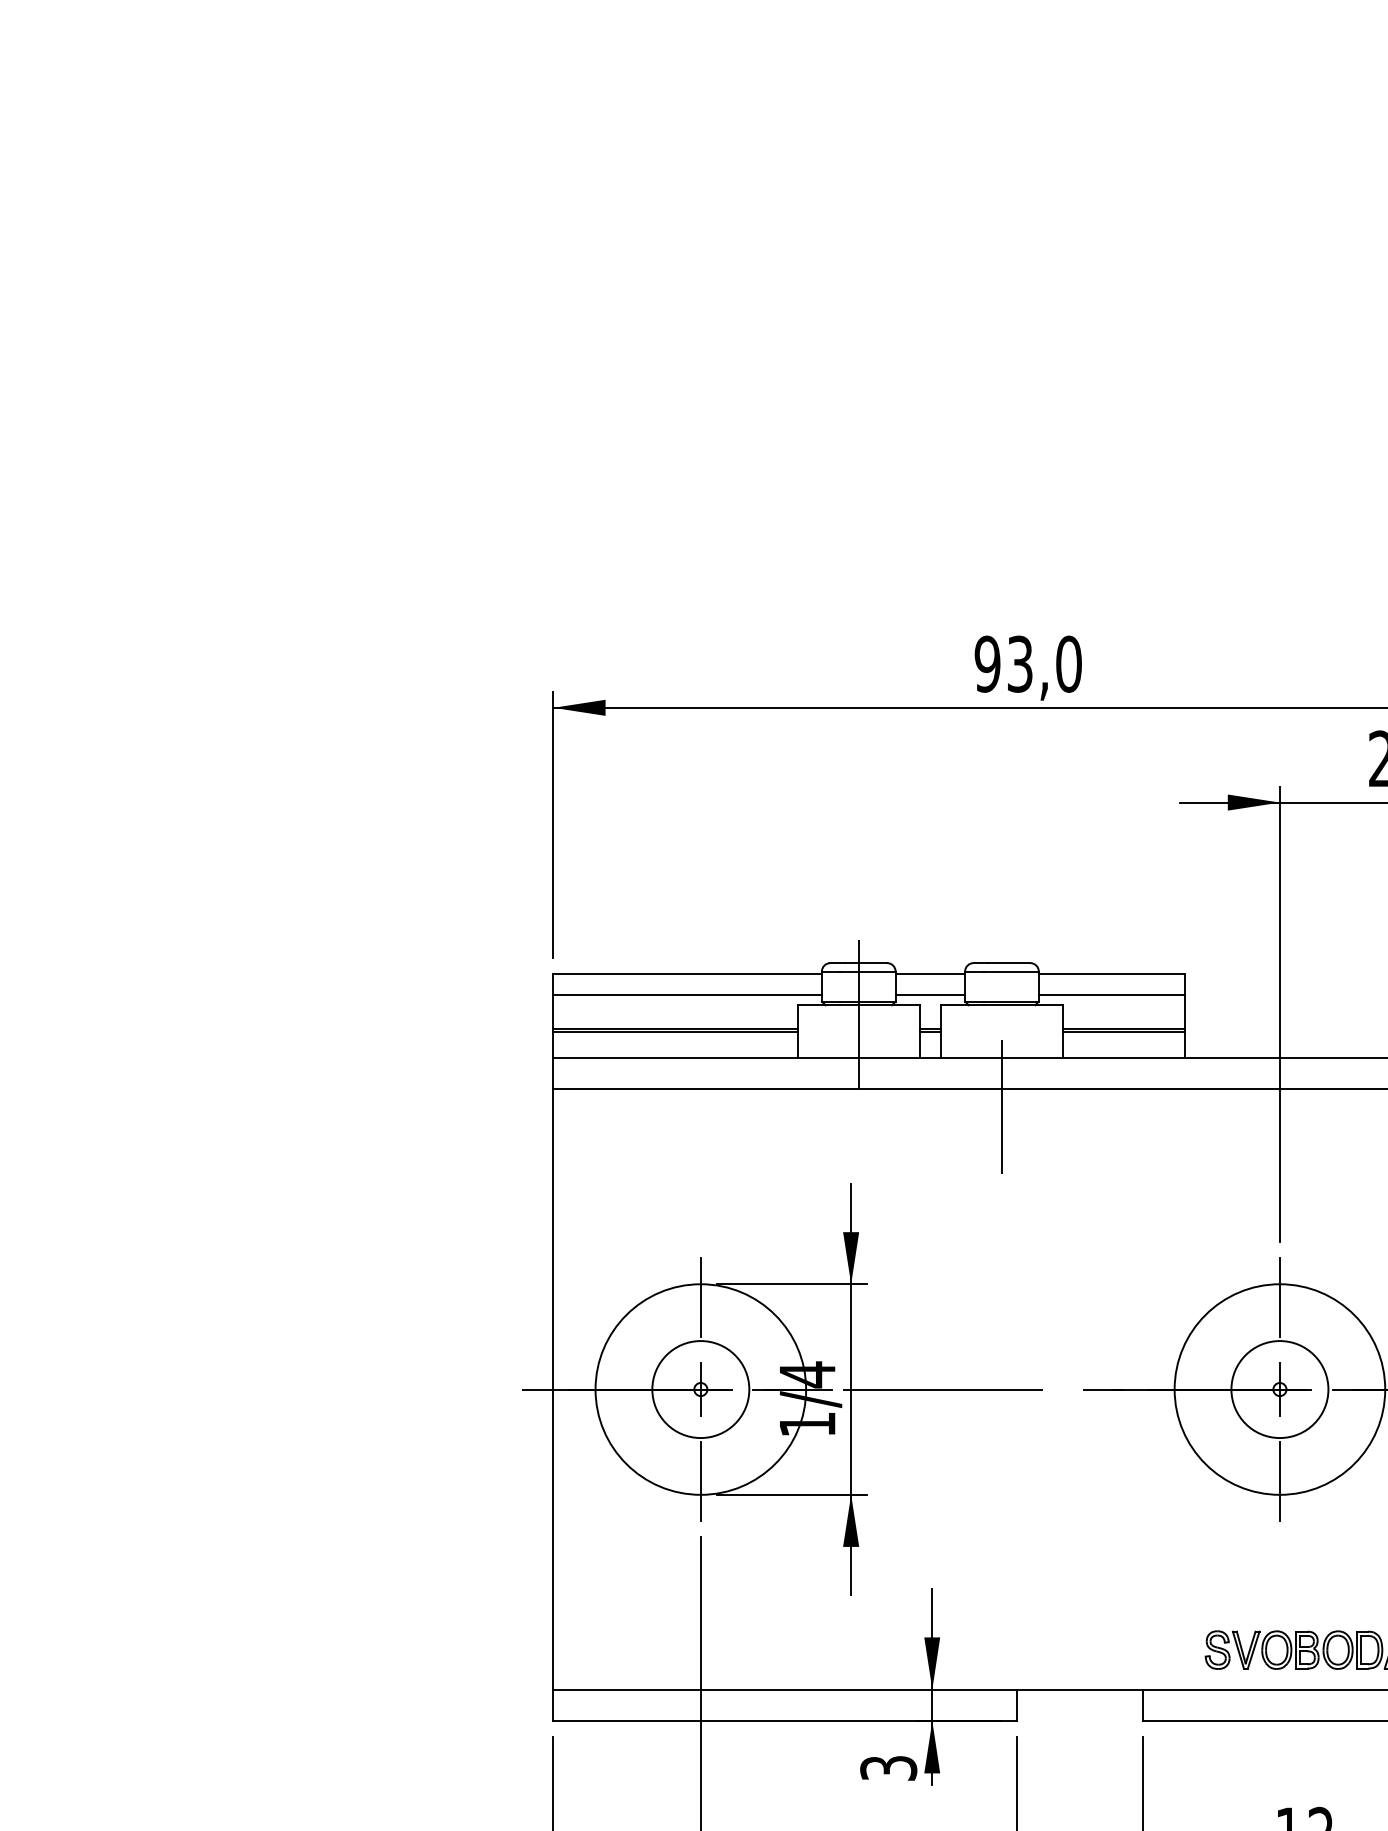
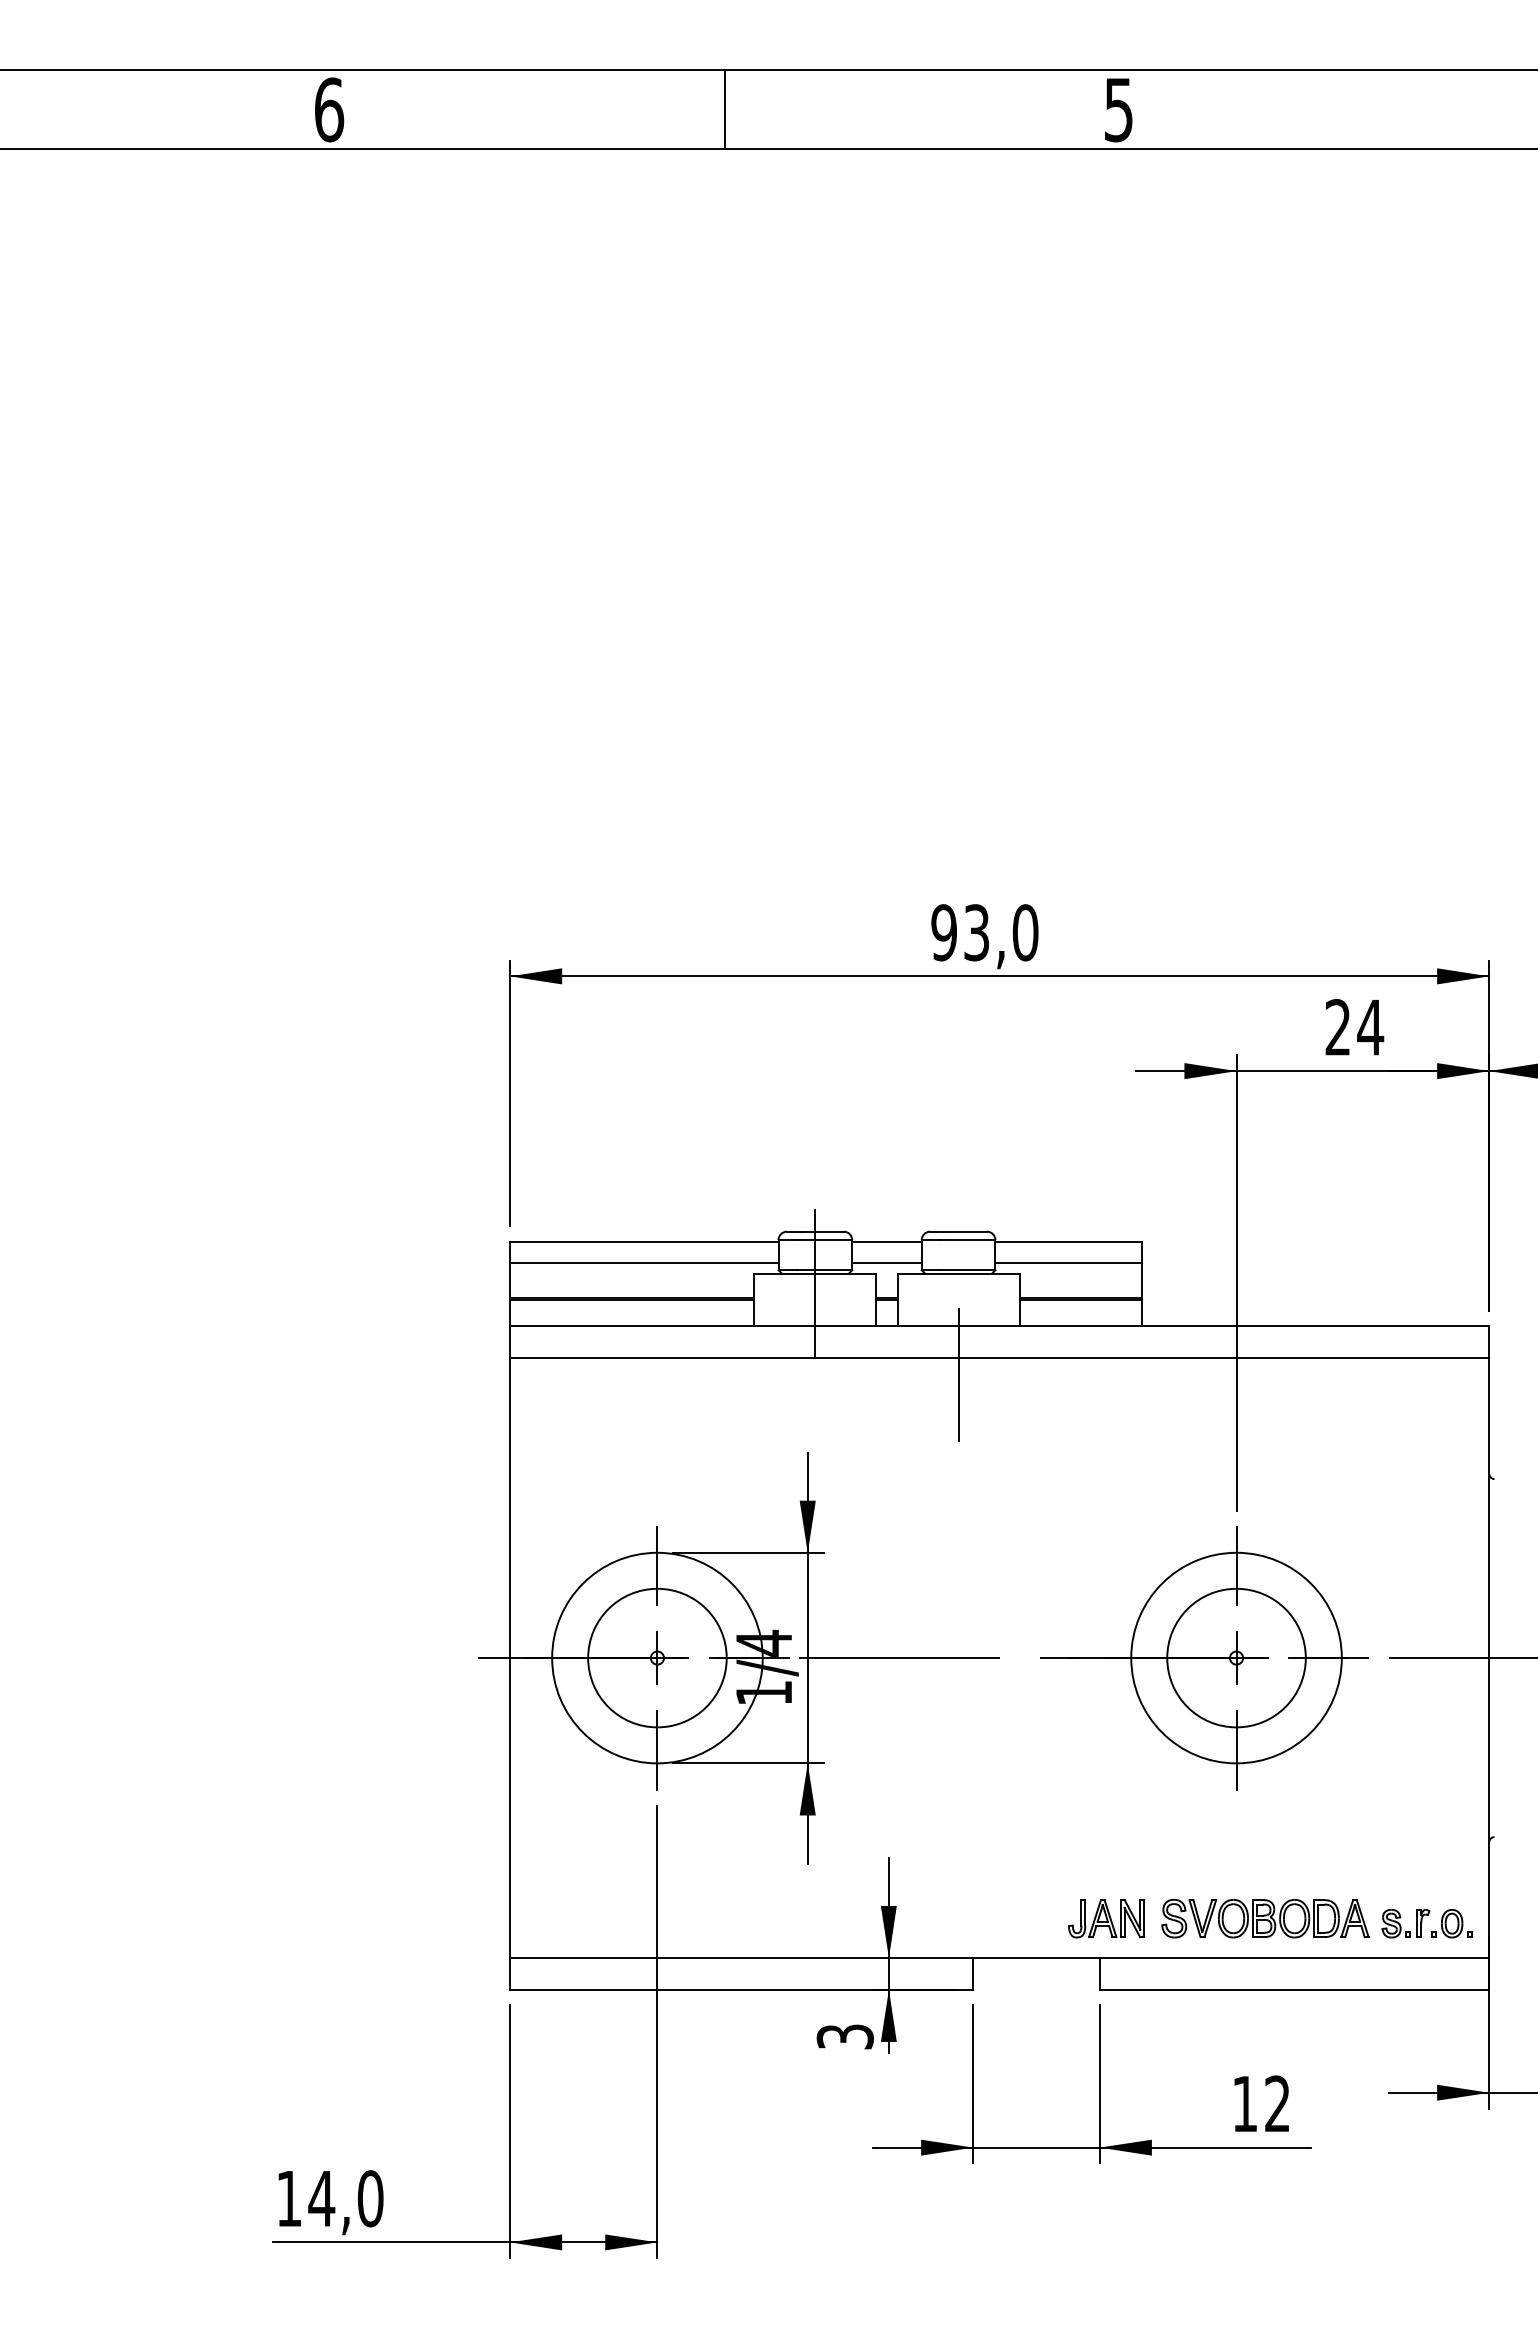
circle: (700, 1388) -> (657, 1657), size x1.43
circle: (1279, 1388) -> (1236, 1657), size x1.43
part: (1149, 1649) -> (1106, 1918), added

